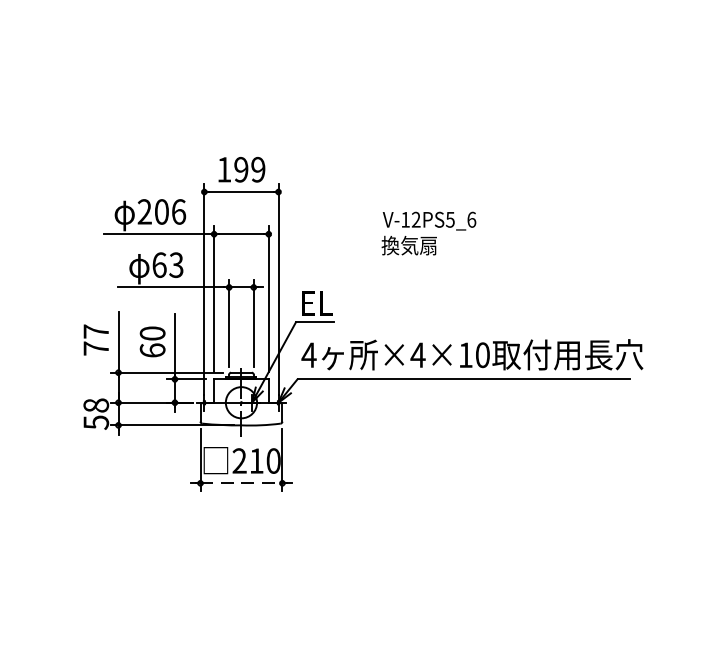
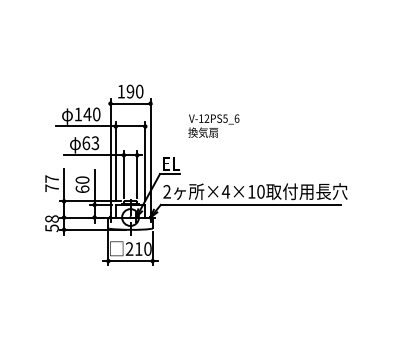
text: (258, 169) -> (139, 91), 199 -> 190
text: (161, 212) -> (87, 114), 206 -> 140
text: (428, 232) -> (213, 125), moved
text: (309, 354) -> (167, 191), 4 -> 2
line: (243, 484) -> (131, 261), dashed -> solid

